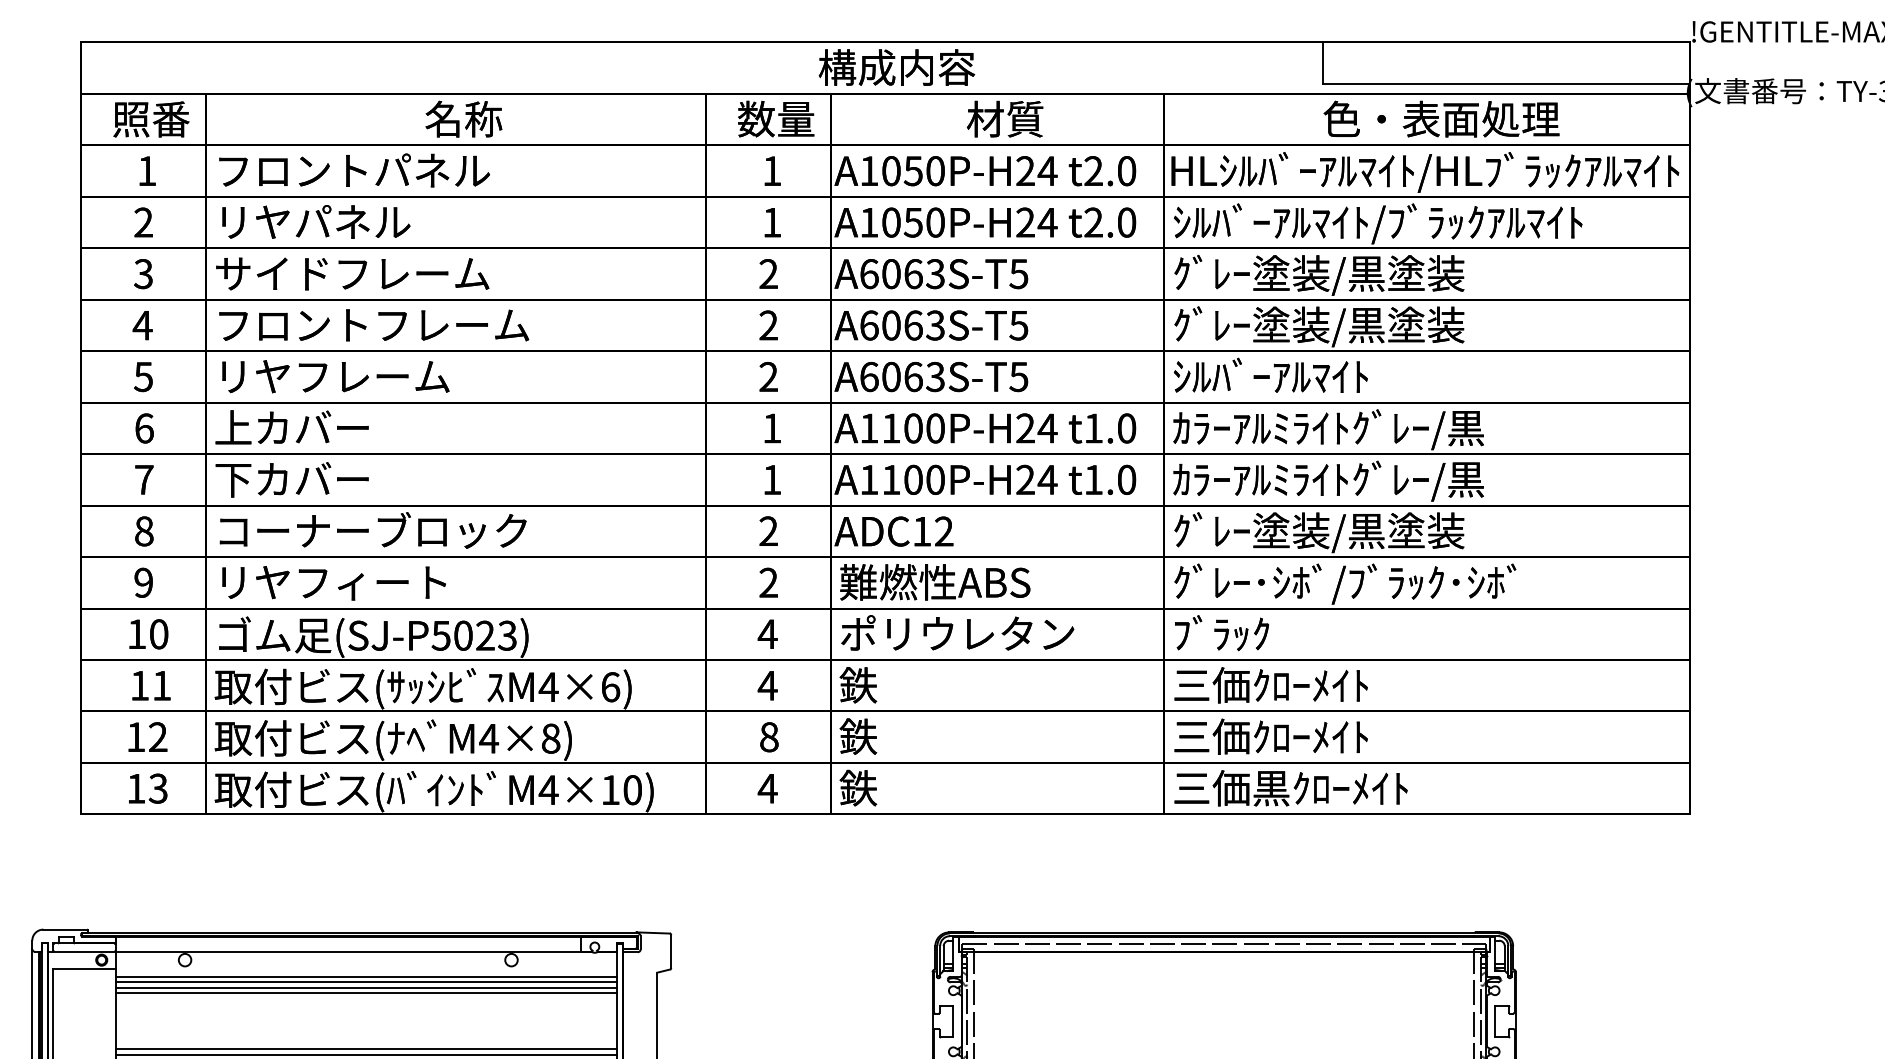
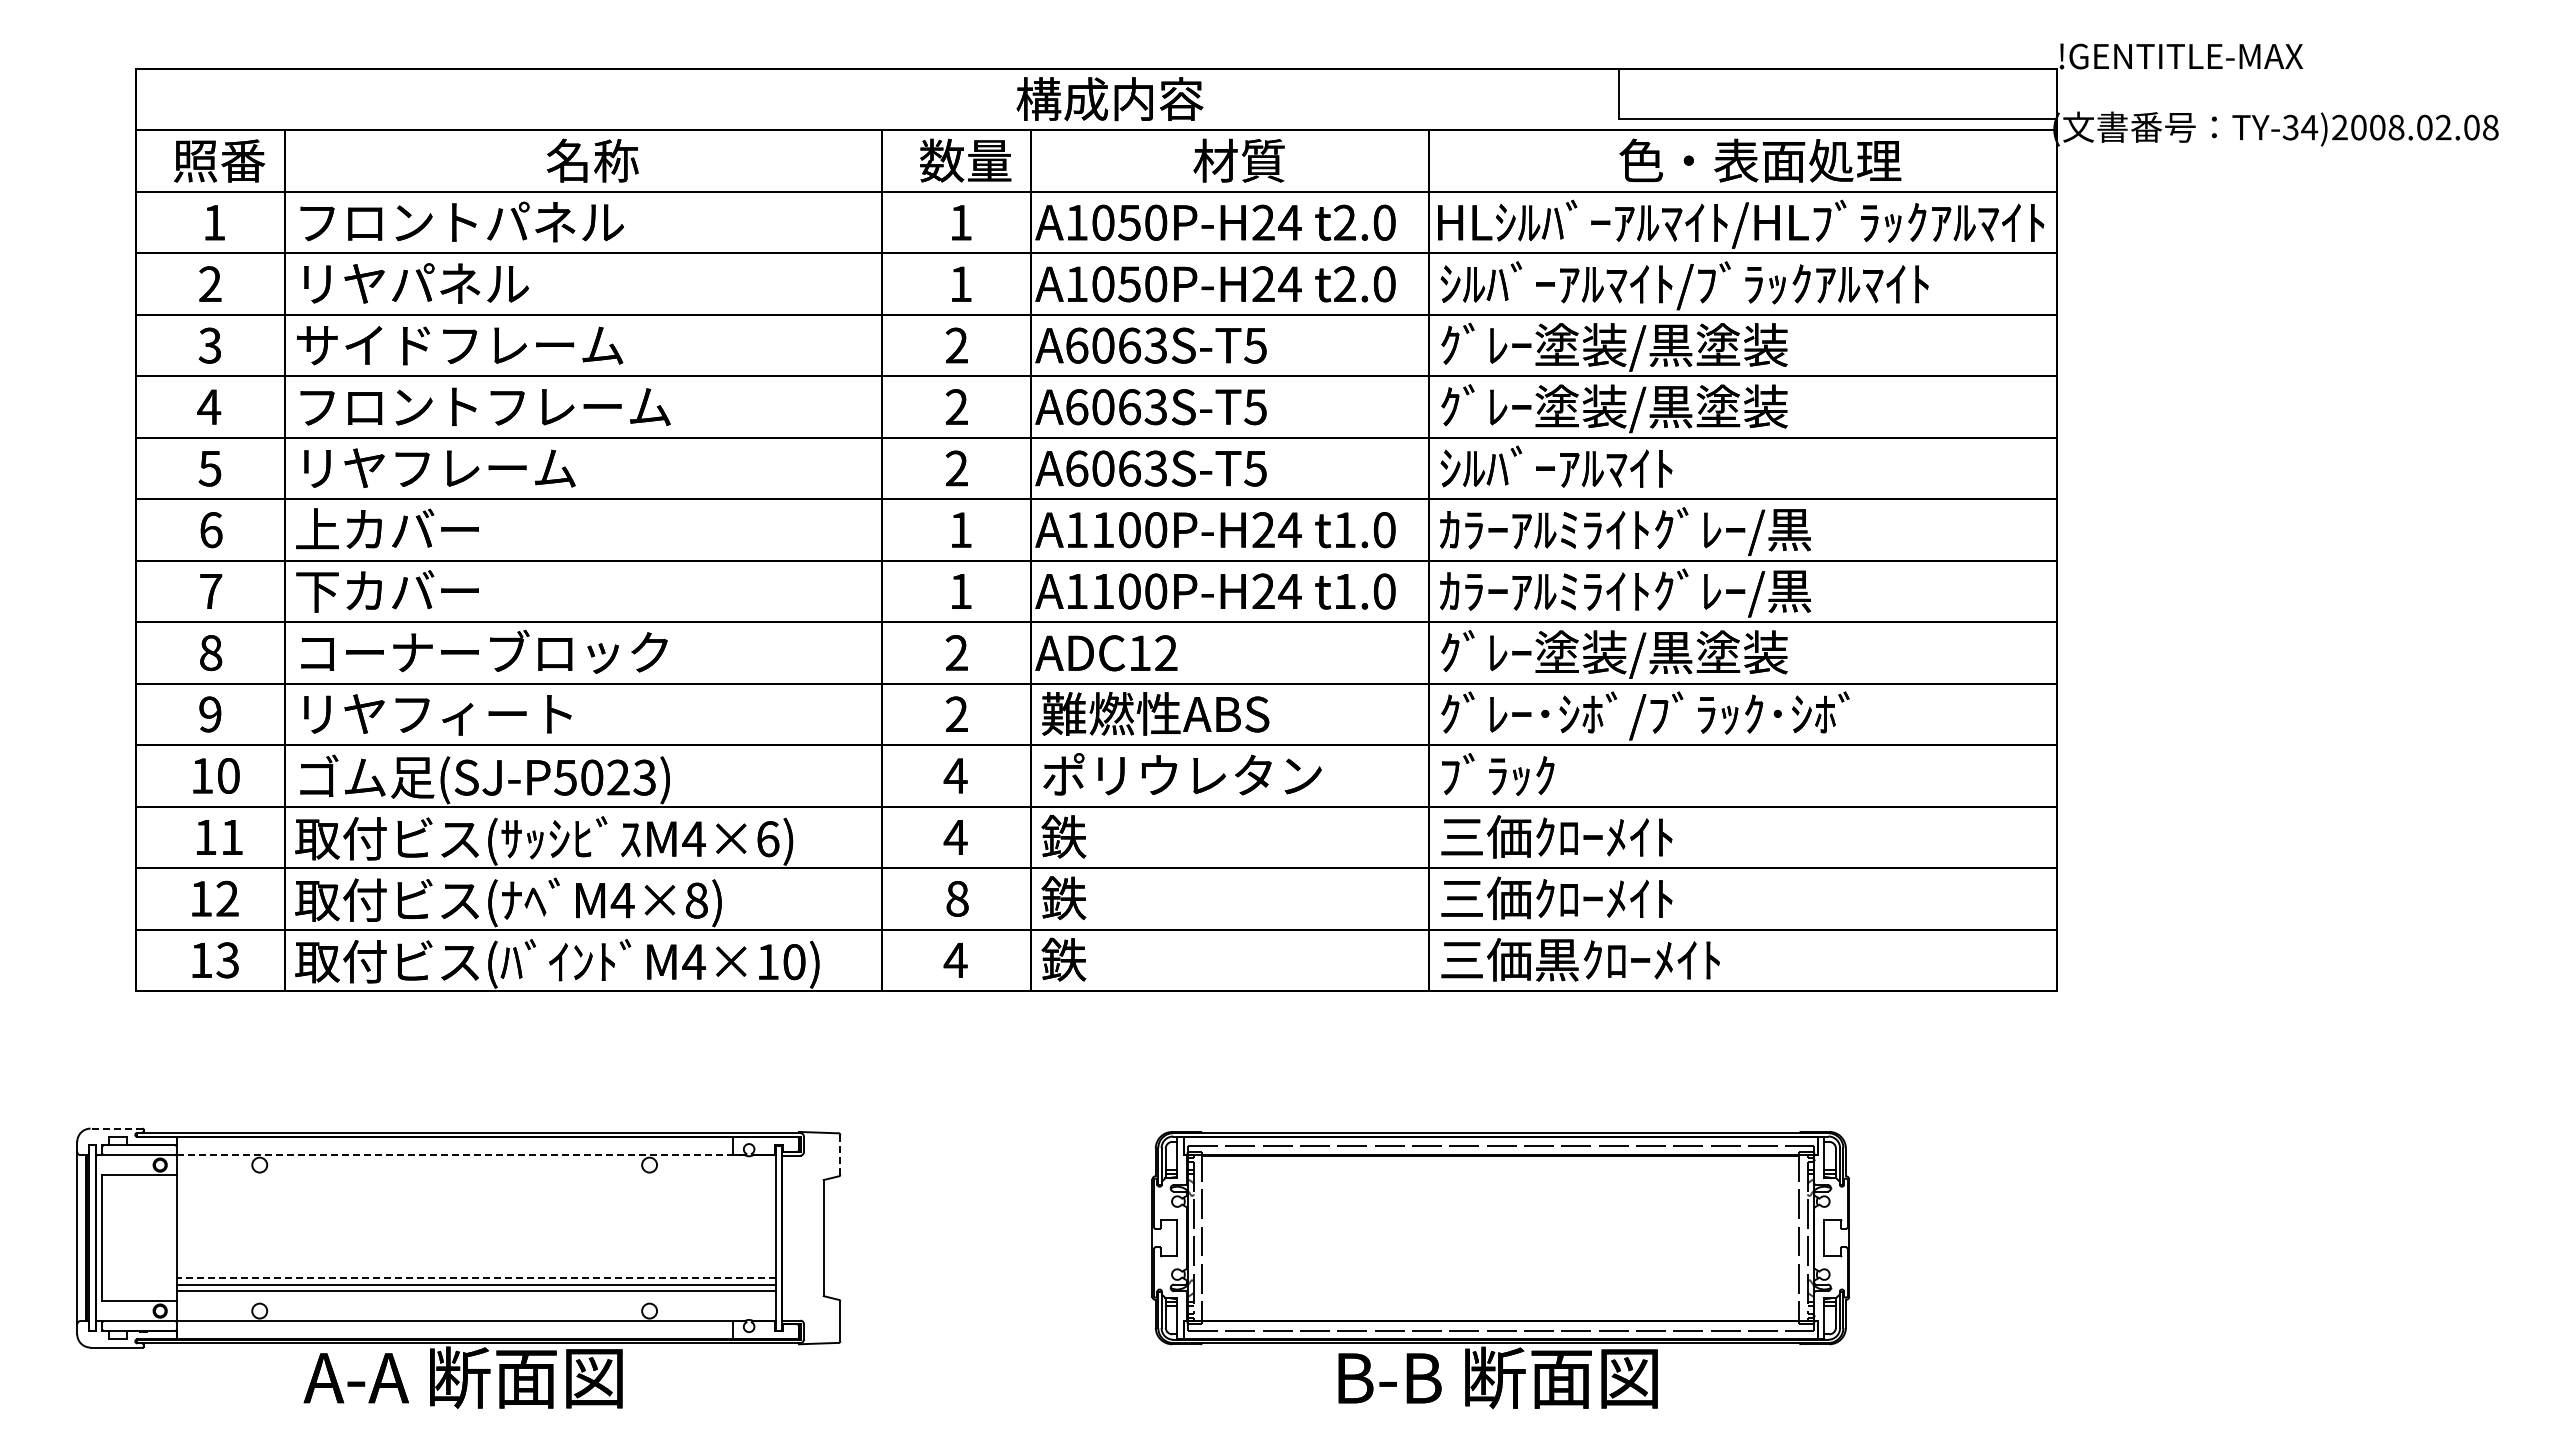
line: (65, 929) -> (116, 1128), solid -> dashed
line: (671, 951) -> (840, 1154), solid -> dashed
line: (353, 952) -> (460, 1155), solid -> dashed
line: (365, 977) -> (475, 1185), removed
line: (365, 982) -> (475, 1191), removed
line: (365, 988) -> (475, 1198), removed
line: (365, 993) -> (475, 1204), removed
line: (365, 1049) -> (475, 1271), removed
line: (365, 1054) -> (475, 1277), solid -> dashed

